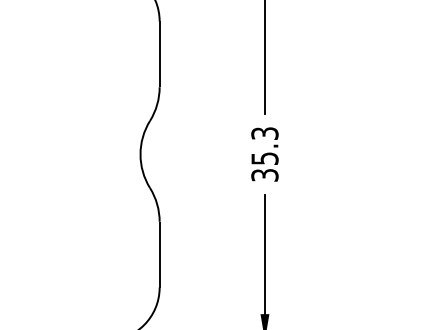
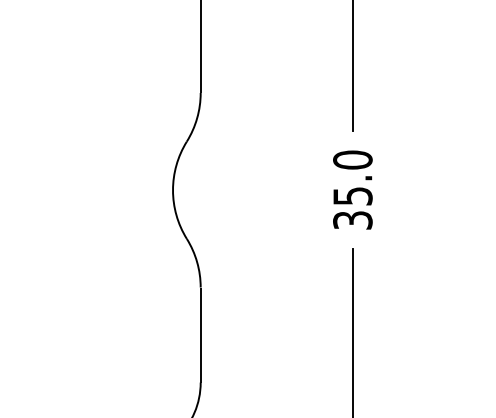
text: (264, 133) -> (352, 159), 35.3 -> 35.0

